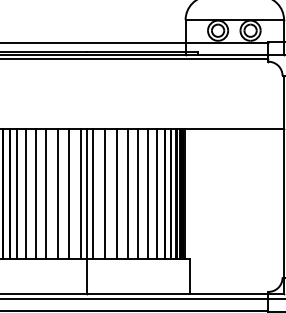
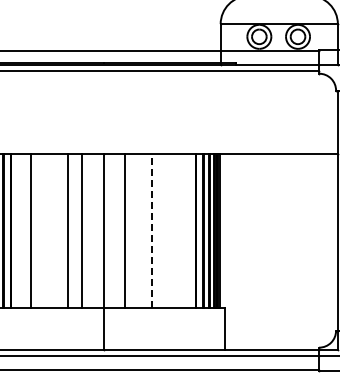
line: (17, 193) -> (20, 230), removed
line: (35, 193) -> (42, 230), removed
line: (45, 193) -> (54, 230), removed
line: (81, 193) -> (96, 230), removed
line: (92, 193) -> (110, 230), removed
line: (116, 193) -> (138, 230), removed
line: (128, 193) -> (152, 230), solid -> dashed
line: (138, 193) -> (164, 230), removed
line: (148, 193) -> (176, 230), removed
line: (156, 193) -> (186, 230), removed

